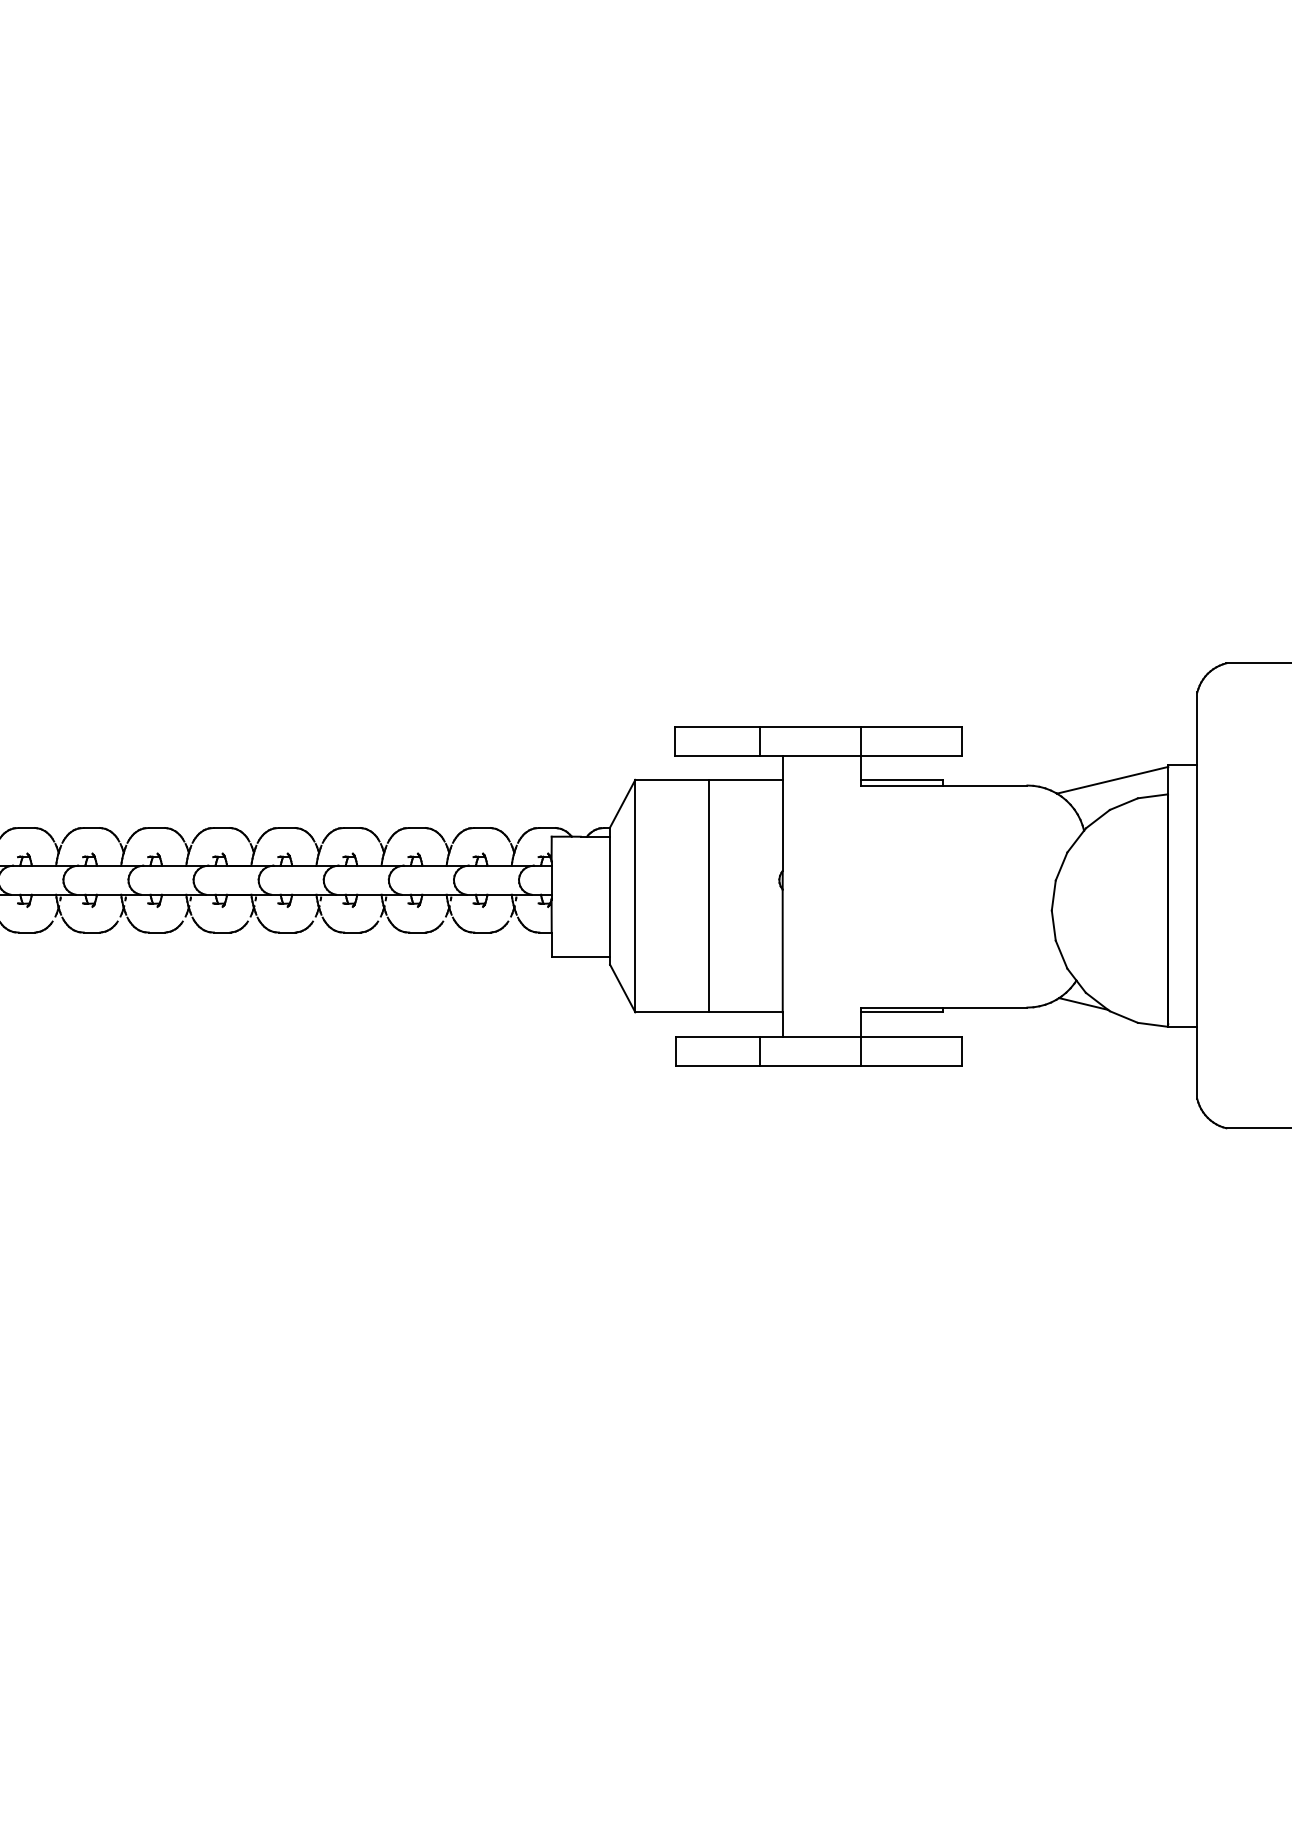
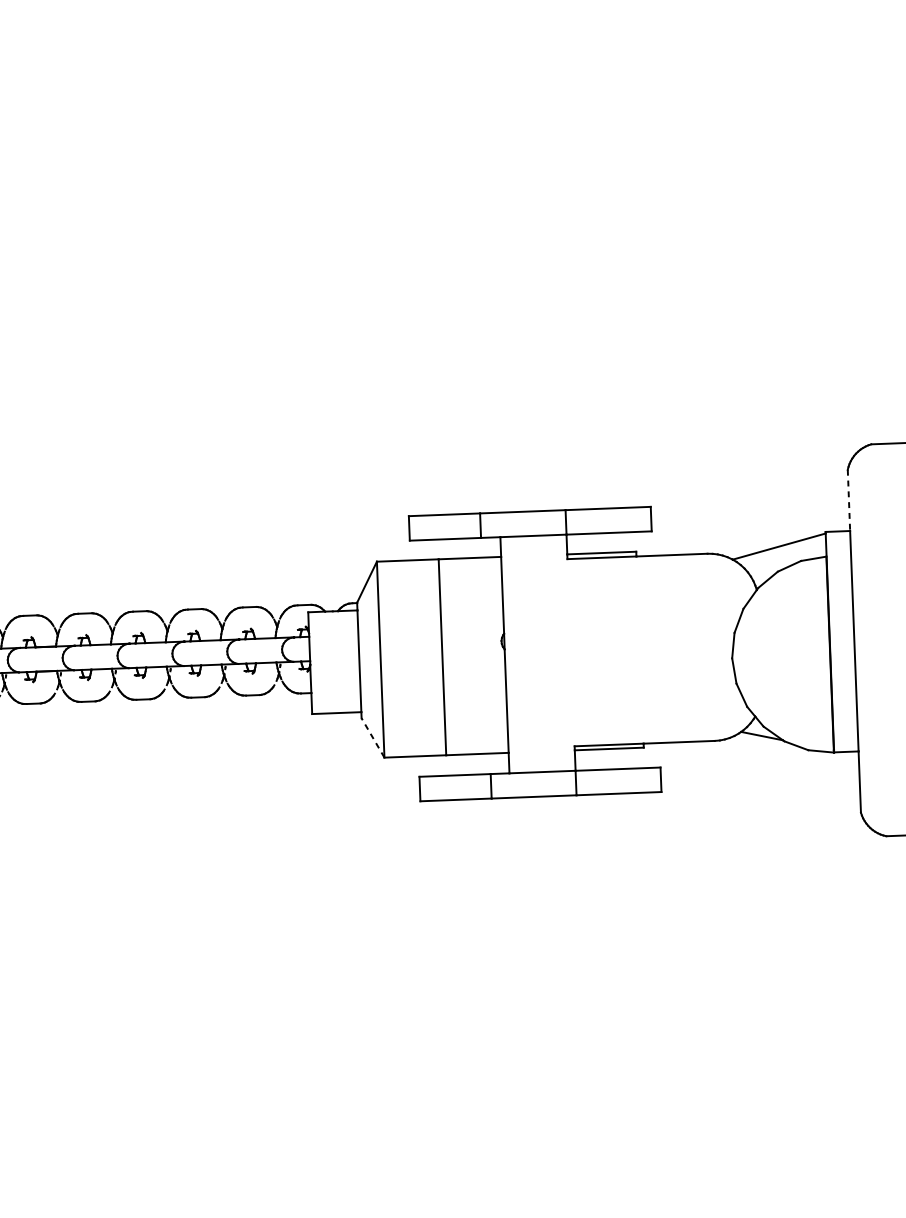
line: (1197, 729) -> (849, 501), solid -> dashed
line: (622, 988) -> (372, 737), solid -> dashed

